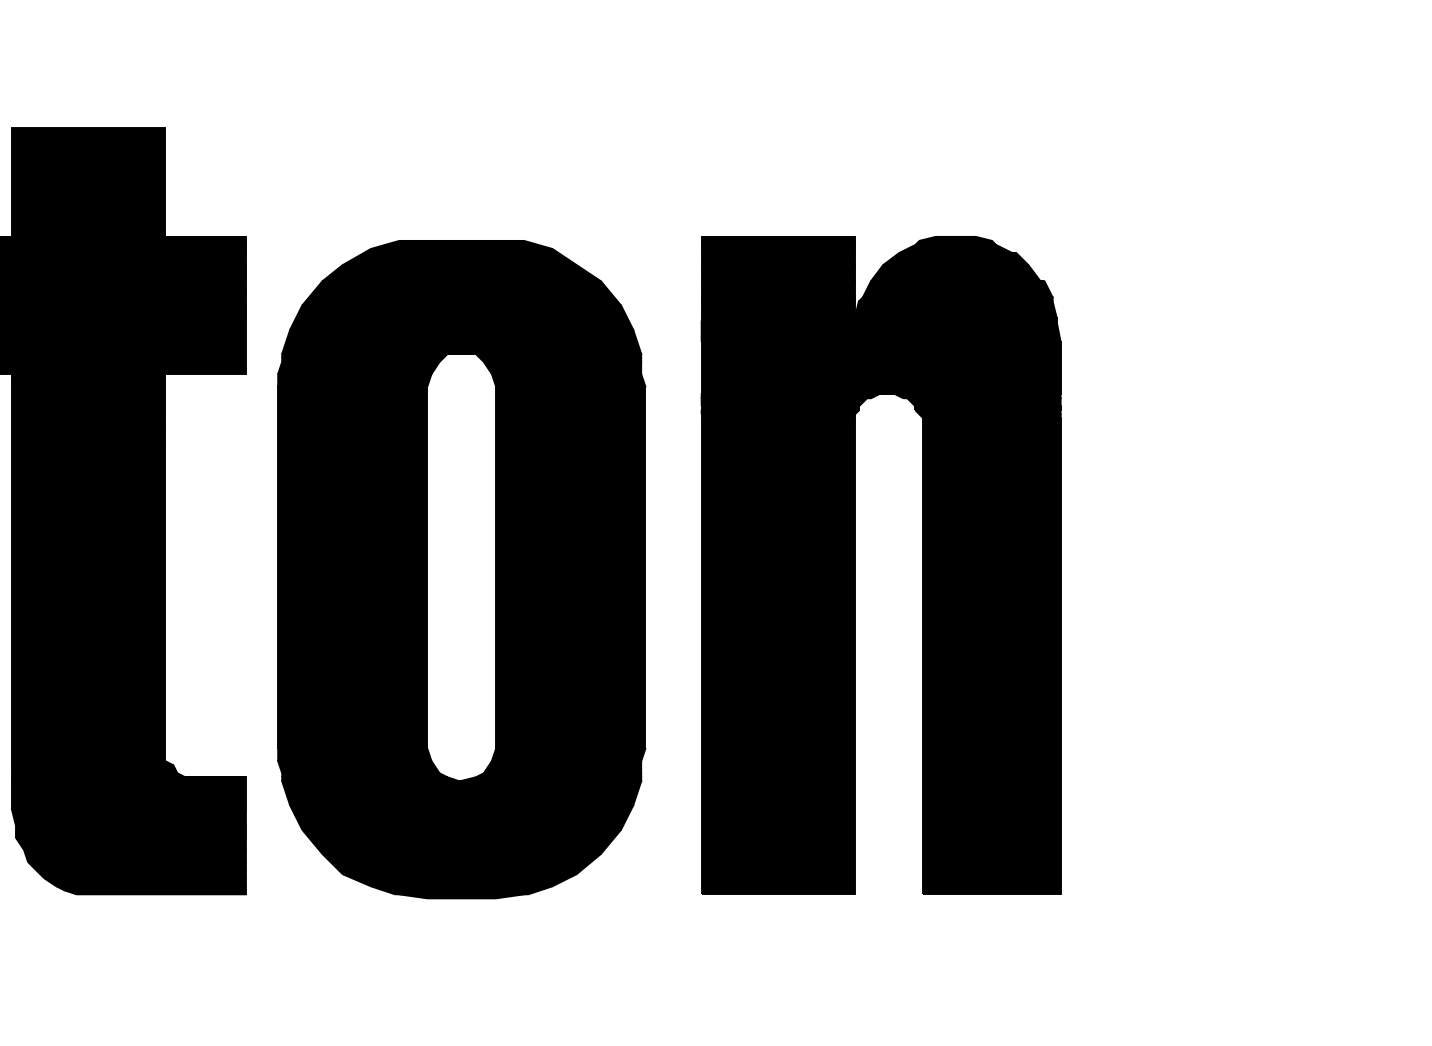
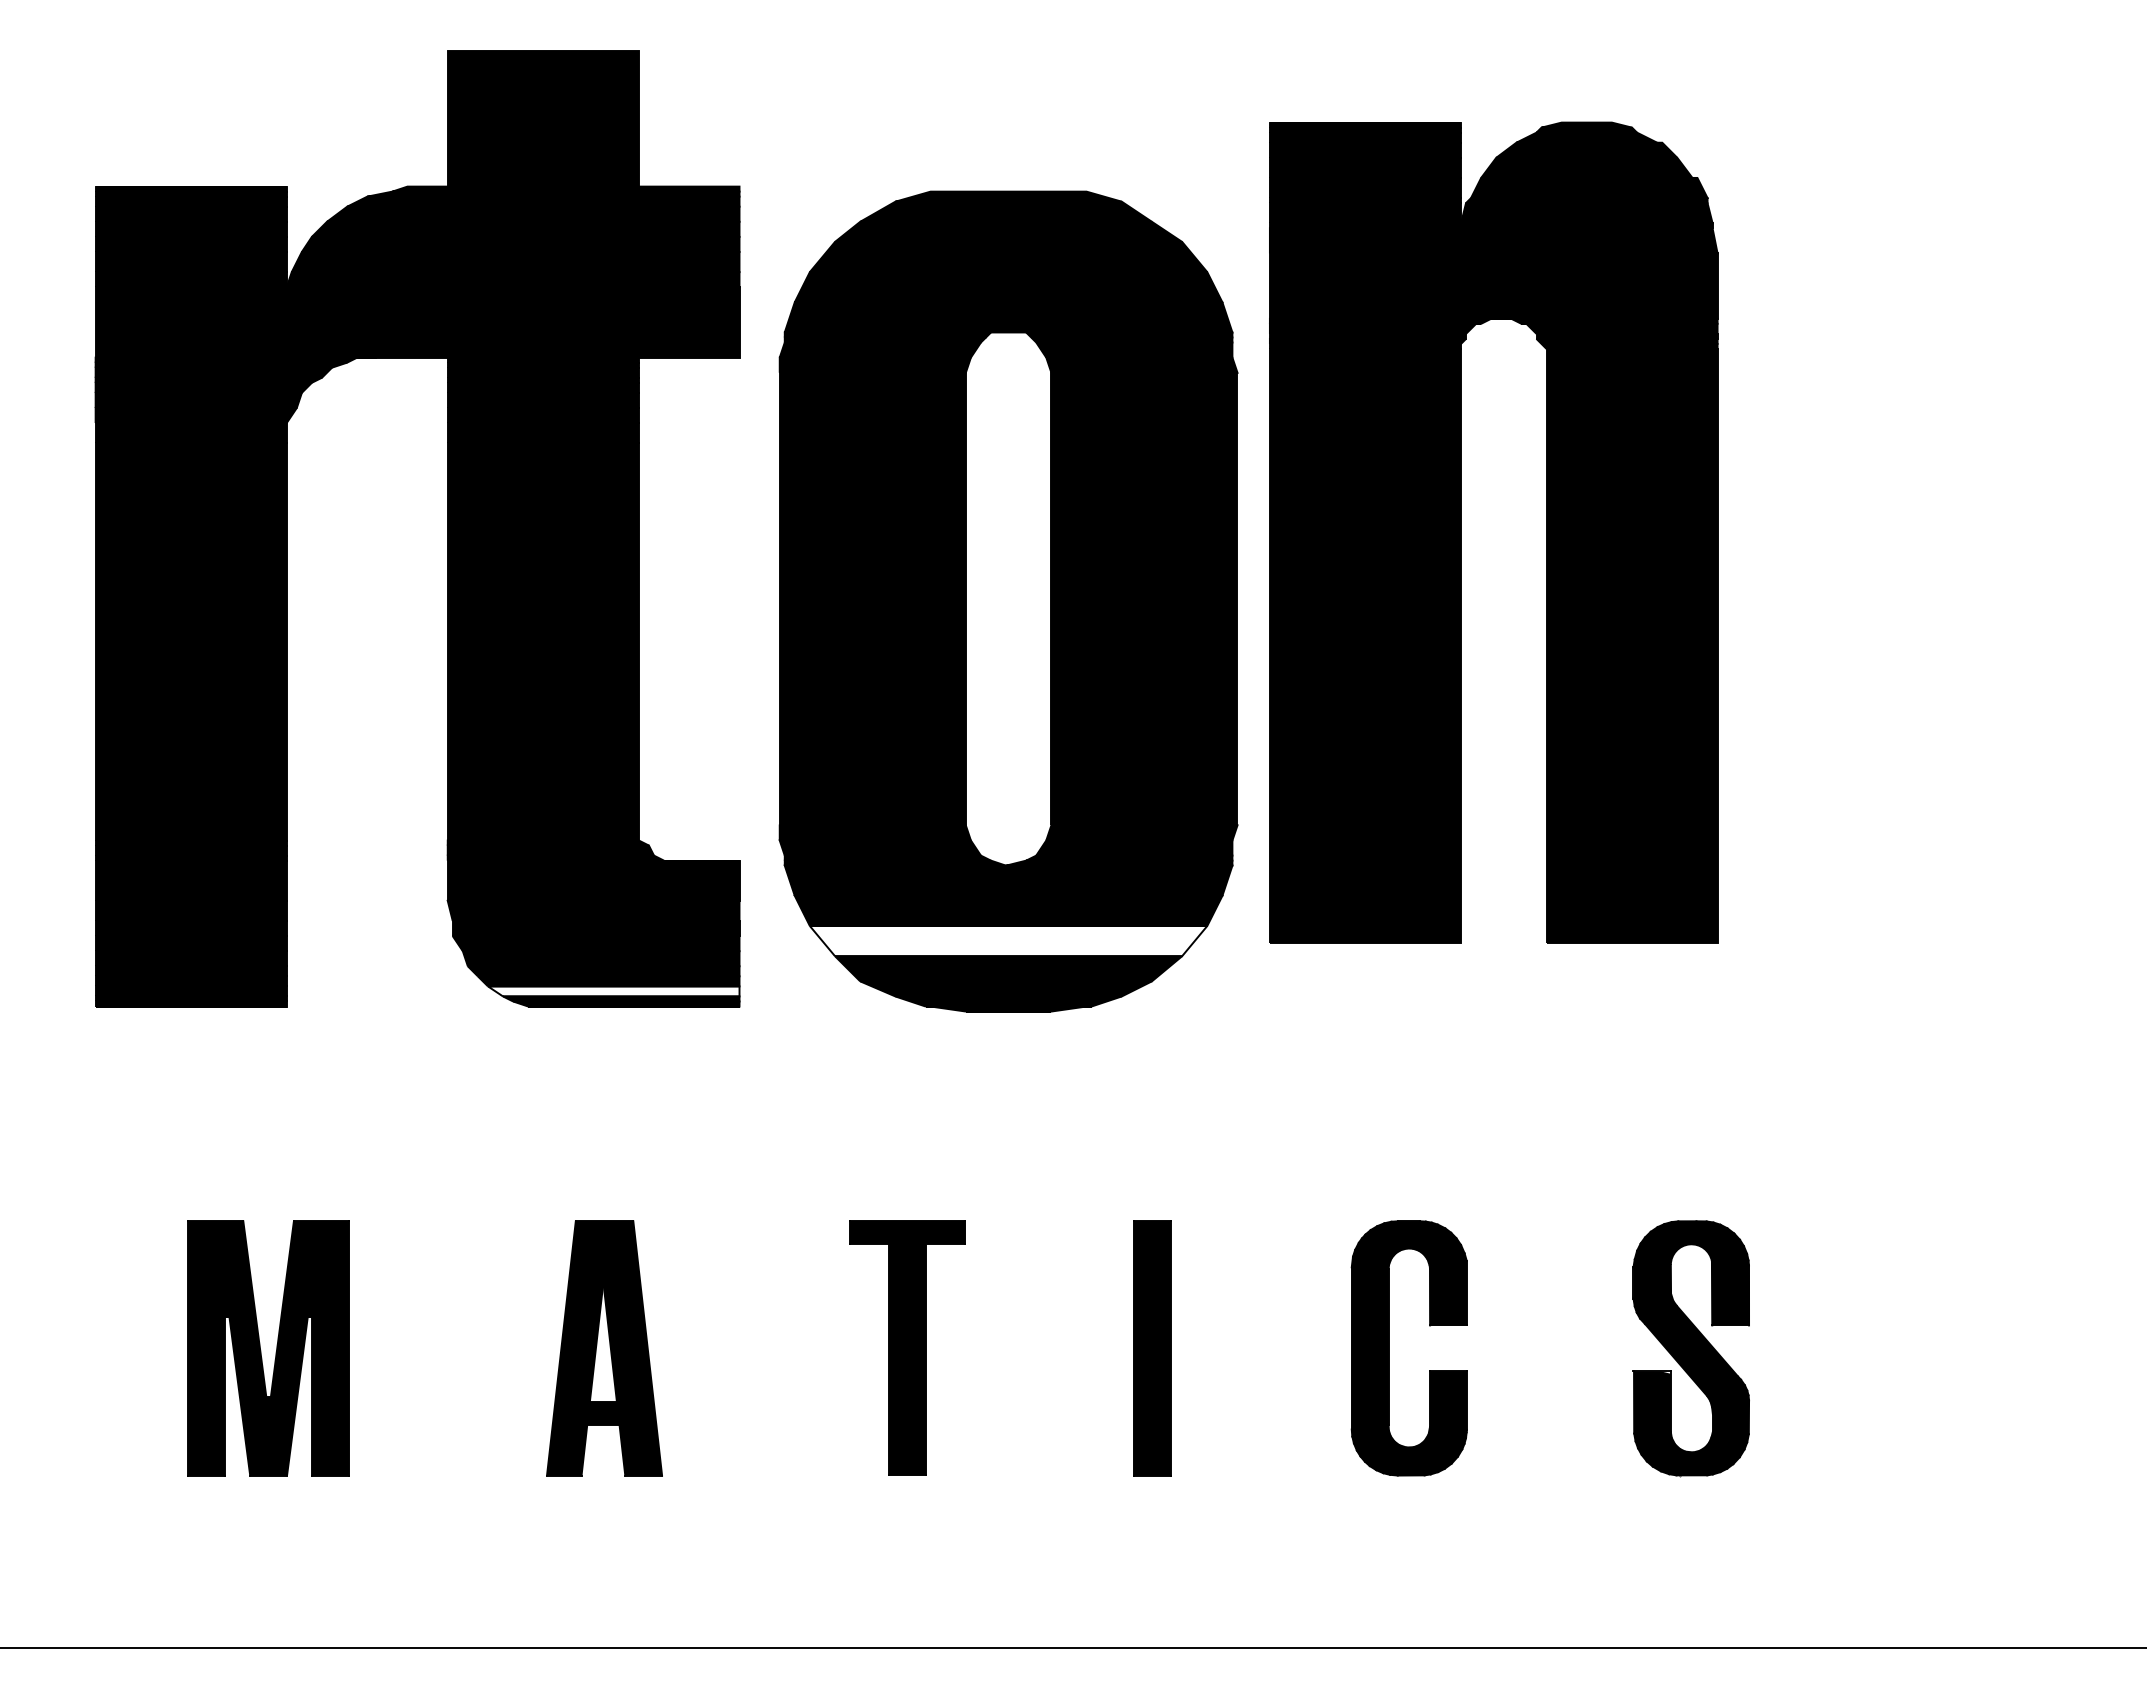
part: (855, 565) -> (1461, 532), moved
fill: (461, 842) -> (1008, 941), removed
fill: (144, 882) -> (613, 991), removed

